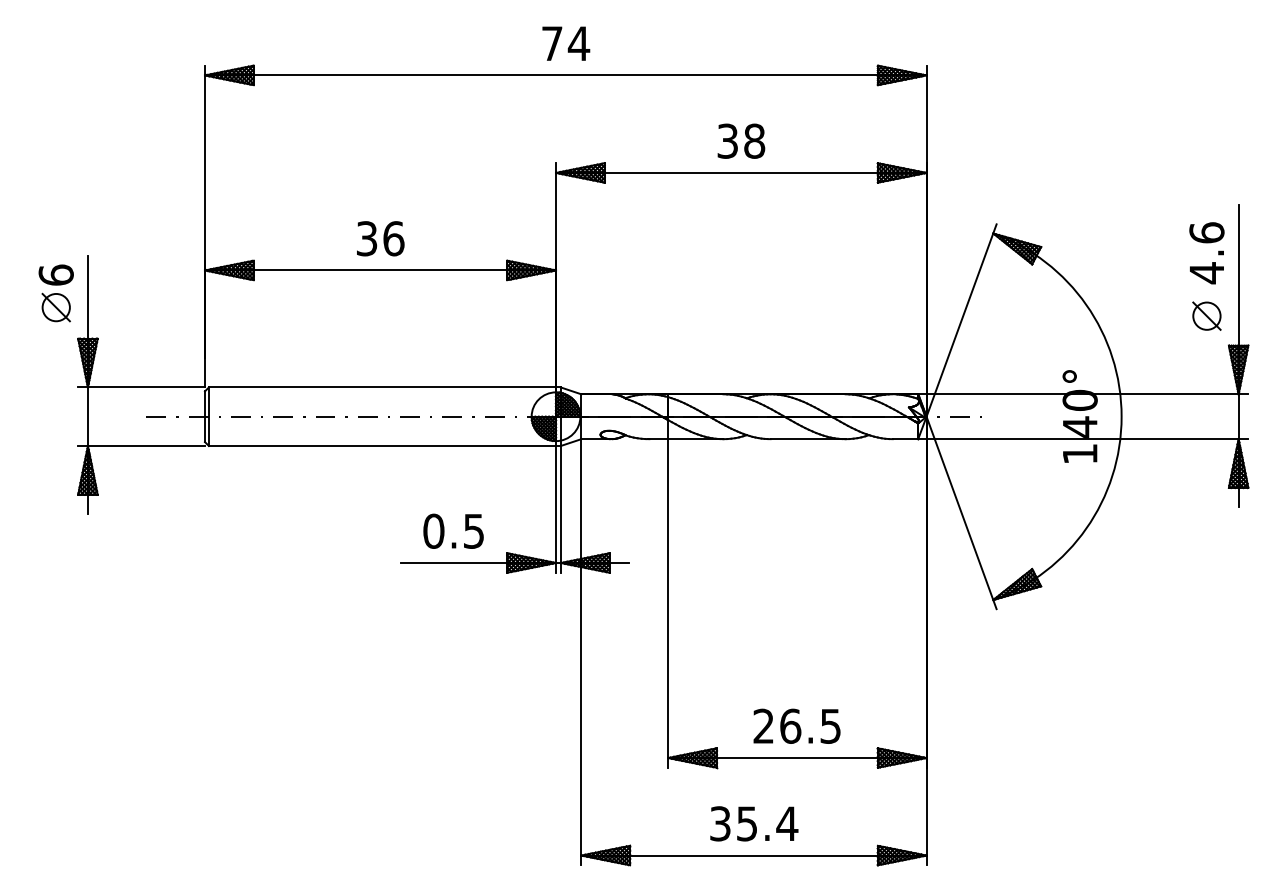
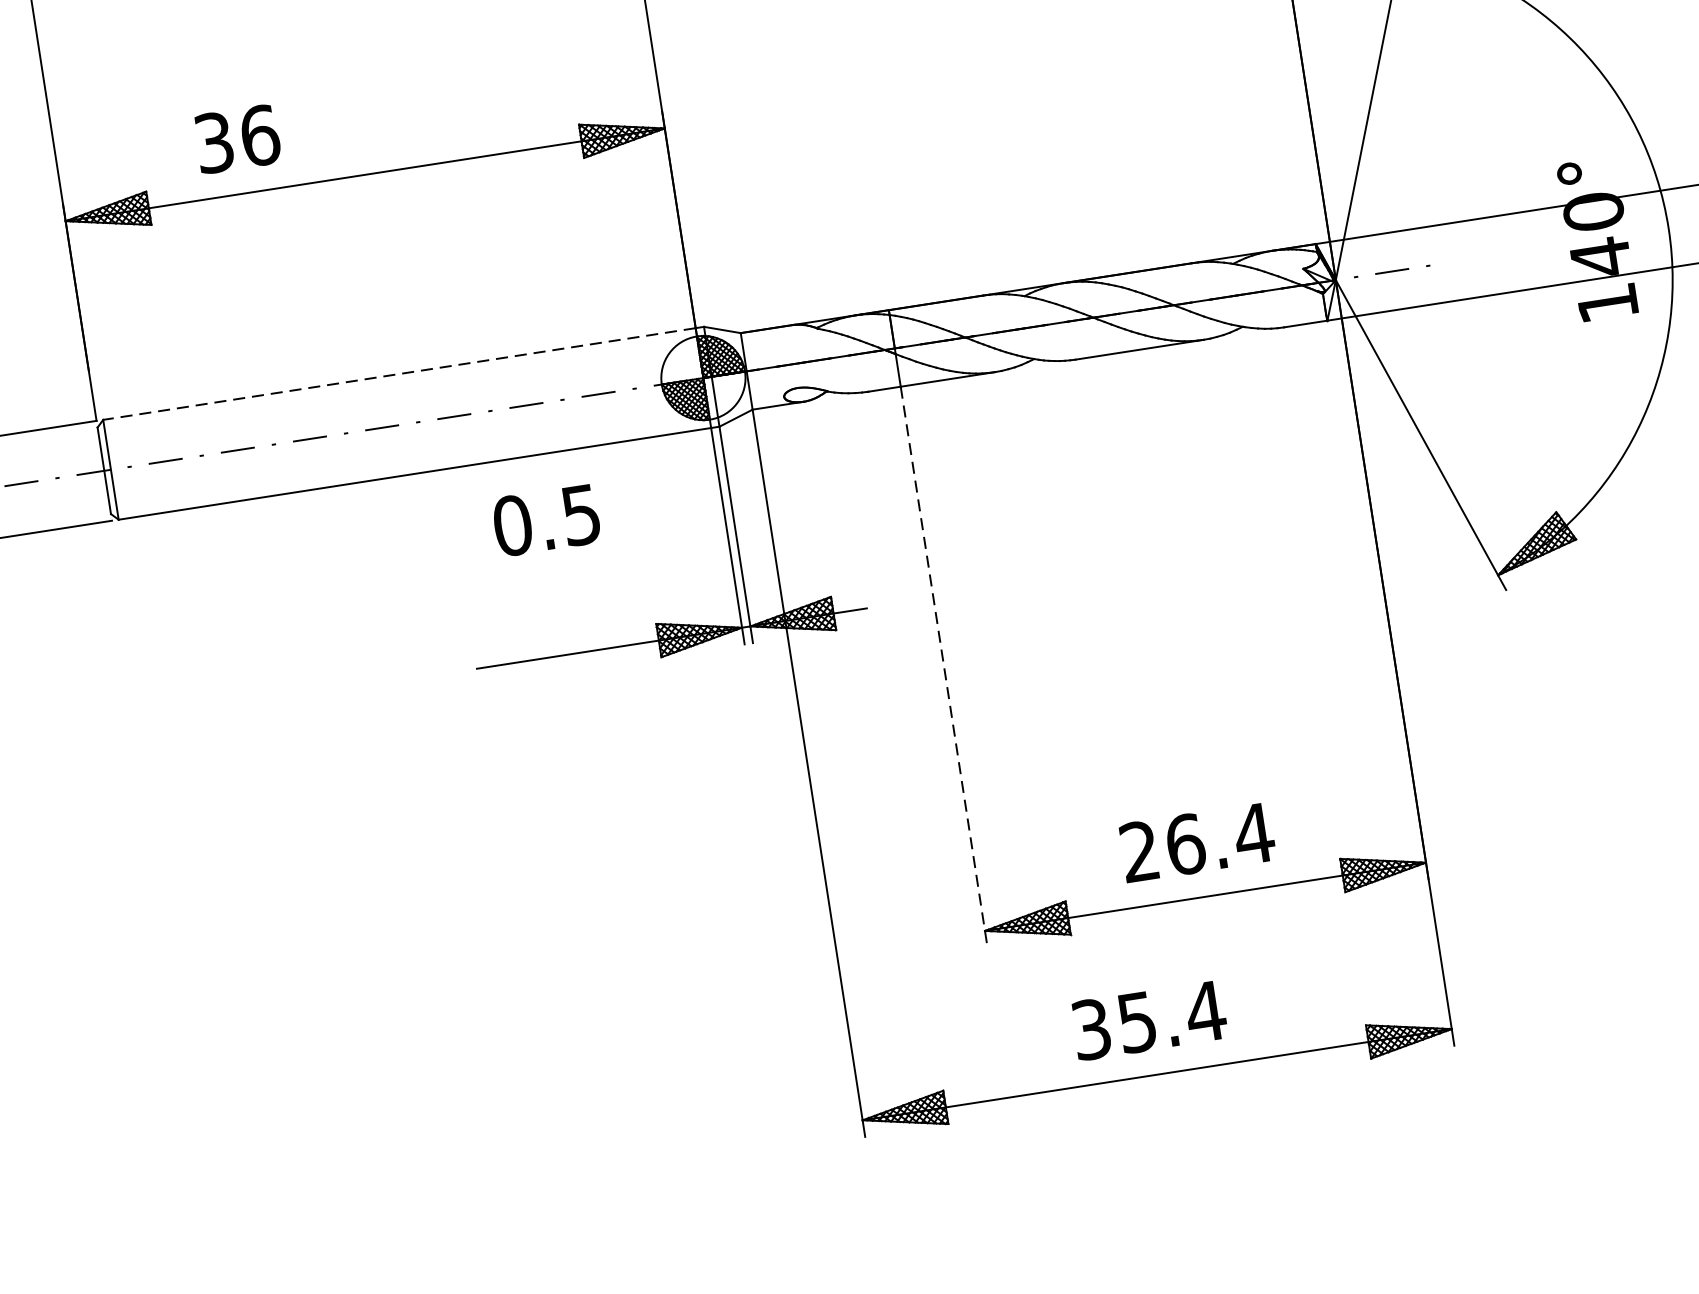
text: (380, 238) -> (237, 138), moved
line: (382, 387) -> (399, 374), solid -> dashed
text: (453, 530) -> (546, 519), moved
line: (668, 603) -> (944, 667), solid -> dashed
text: (830, 726) -> (1253, 834), 26.5 -> 26.4

